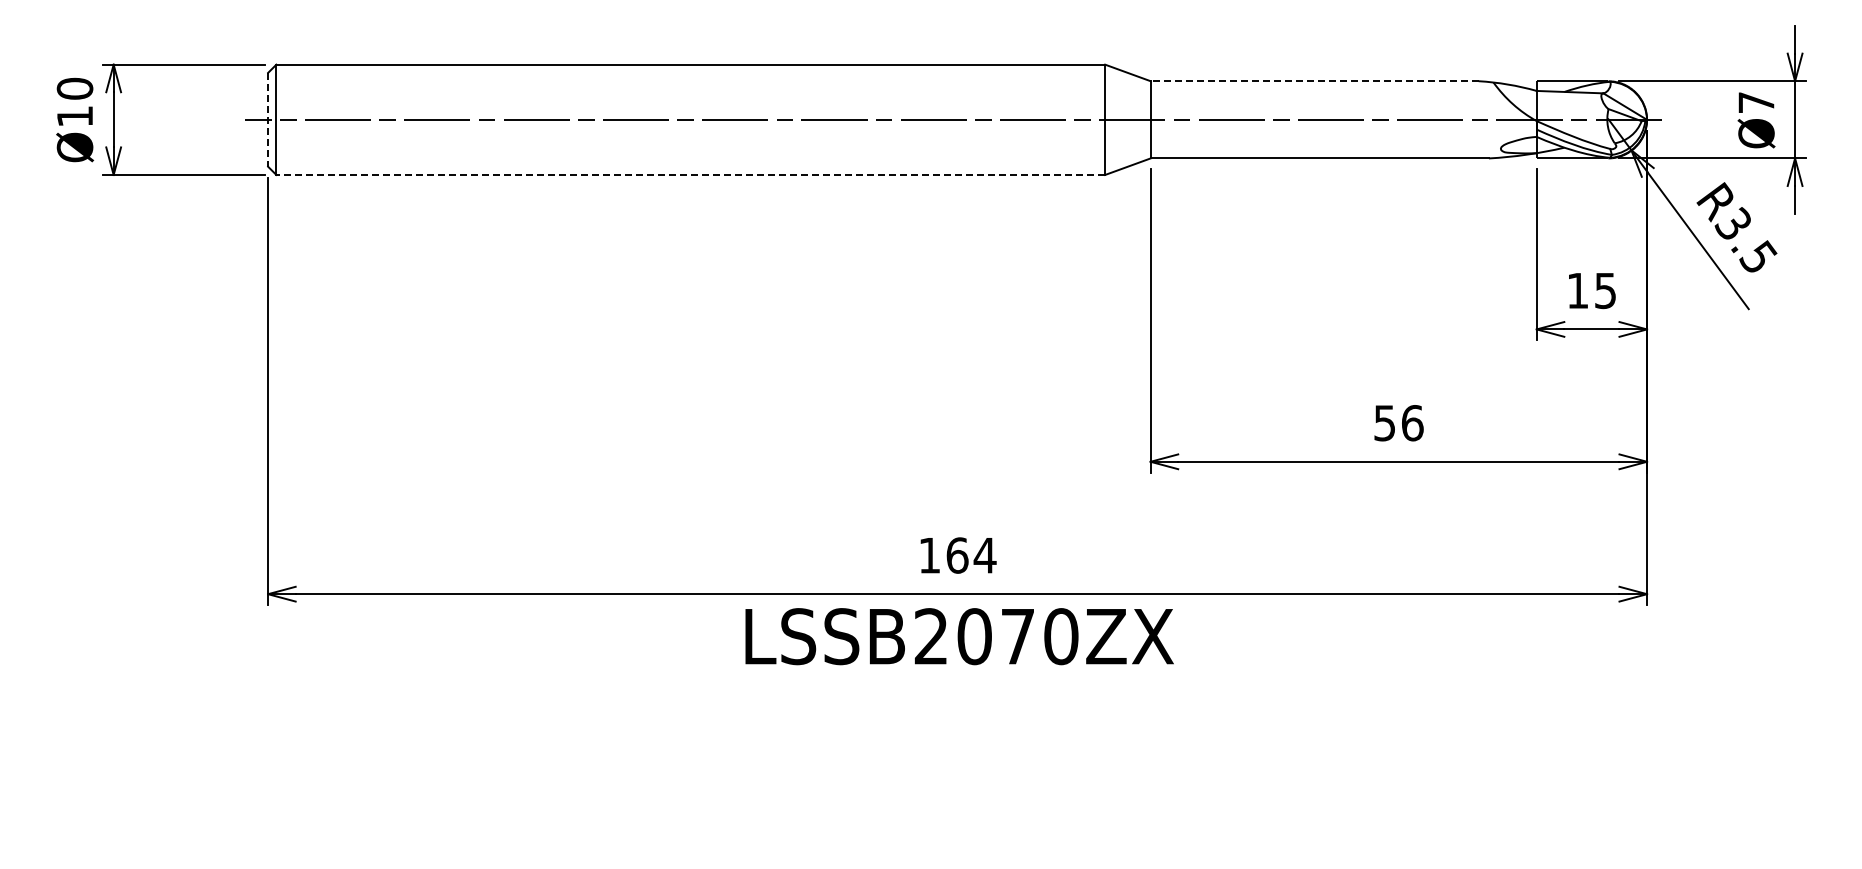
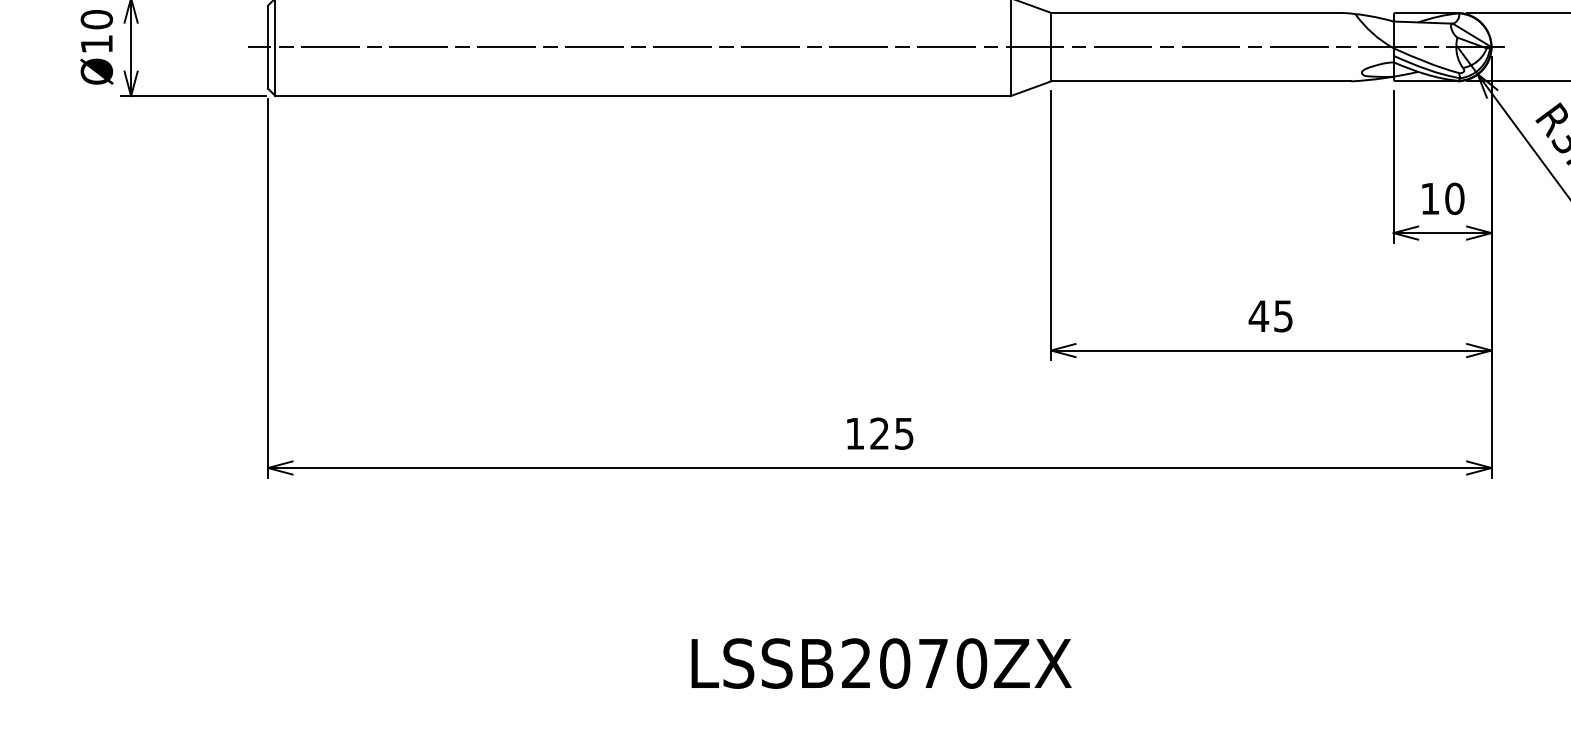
line: (1314, 81) -> (1196, 13), dashed -> solid
line: (268, 119) -> (268, 46), dashed -> solid
line: (690, 174) -> (642, 95), dashed -> solid
text: (1605, 290) -> (1454, 198), 15 -> 10
text: (1398, 423) -> (1271, 316), 56 -> 45
text: (971, 555) -> (892, 433), 164 -> 125
text: (959, 636) -> (881, 663), moved

